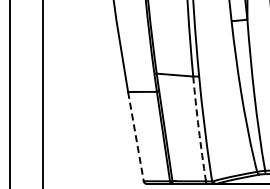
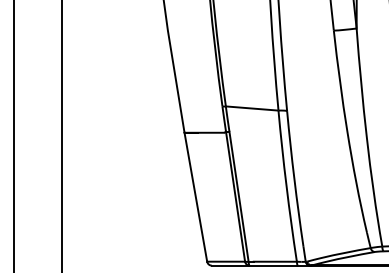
arc: (198, 129) -> (286, 186), dashed -> solid
line: (136, 137) -> (196, 198), dashed -> solid

